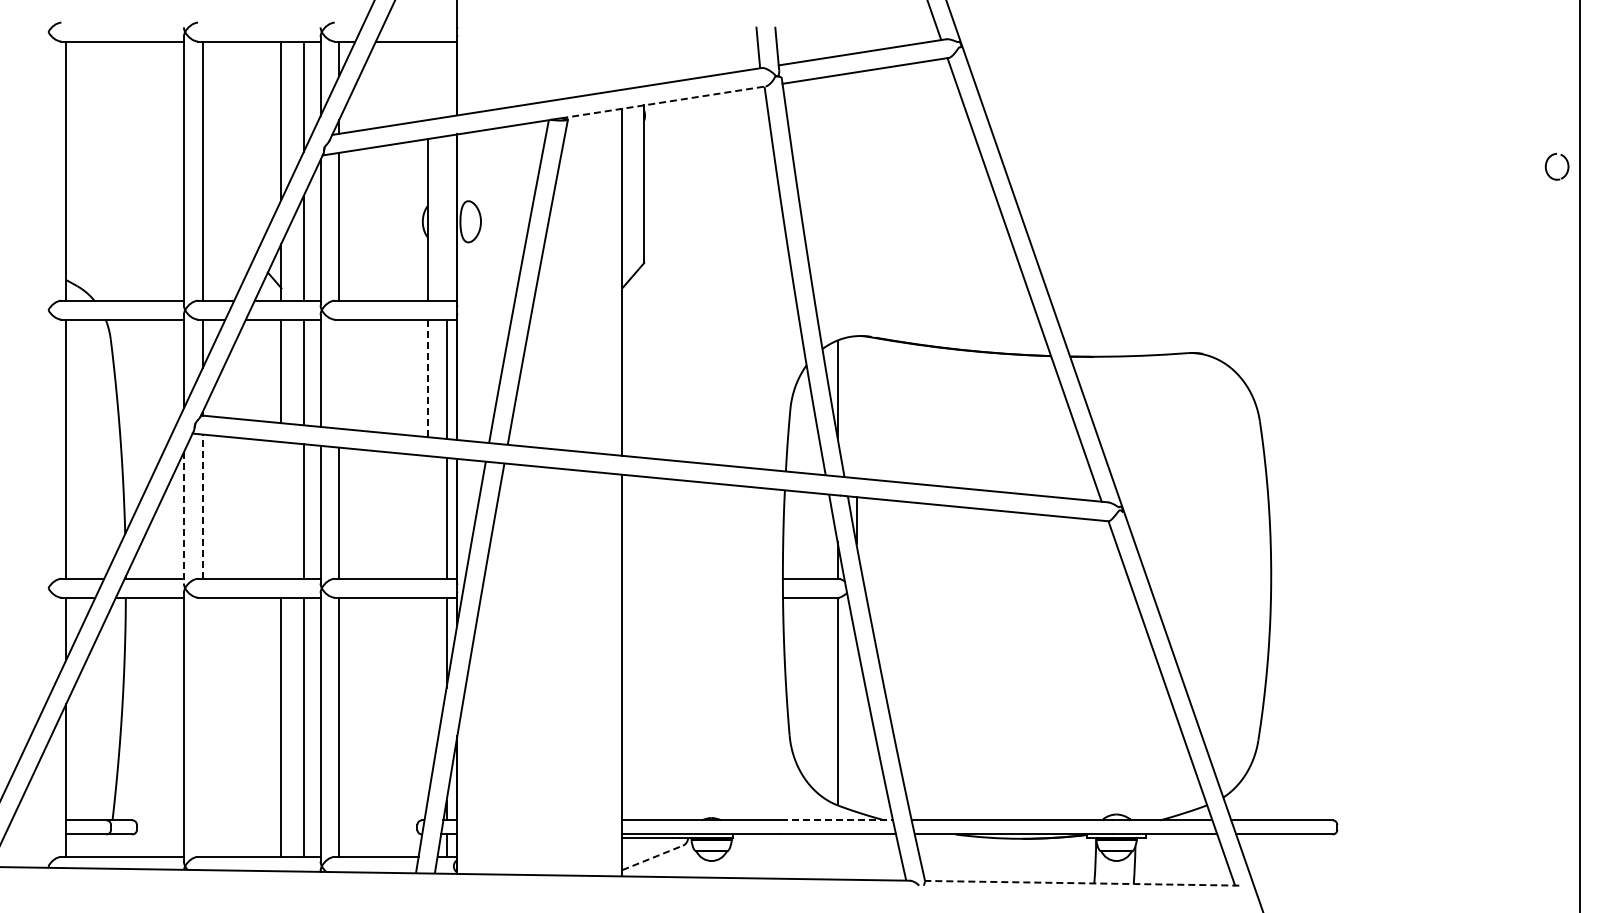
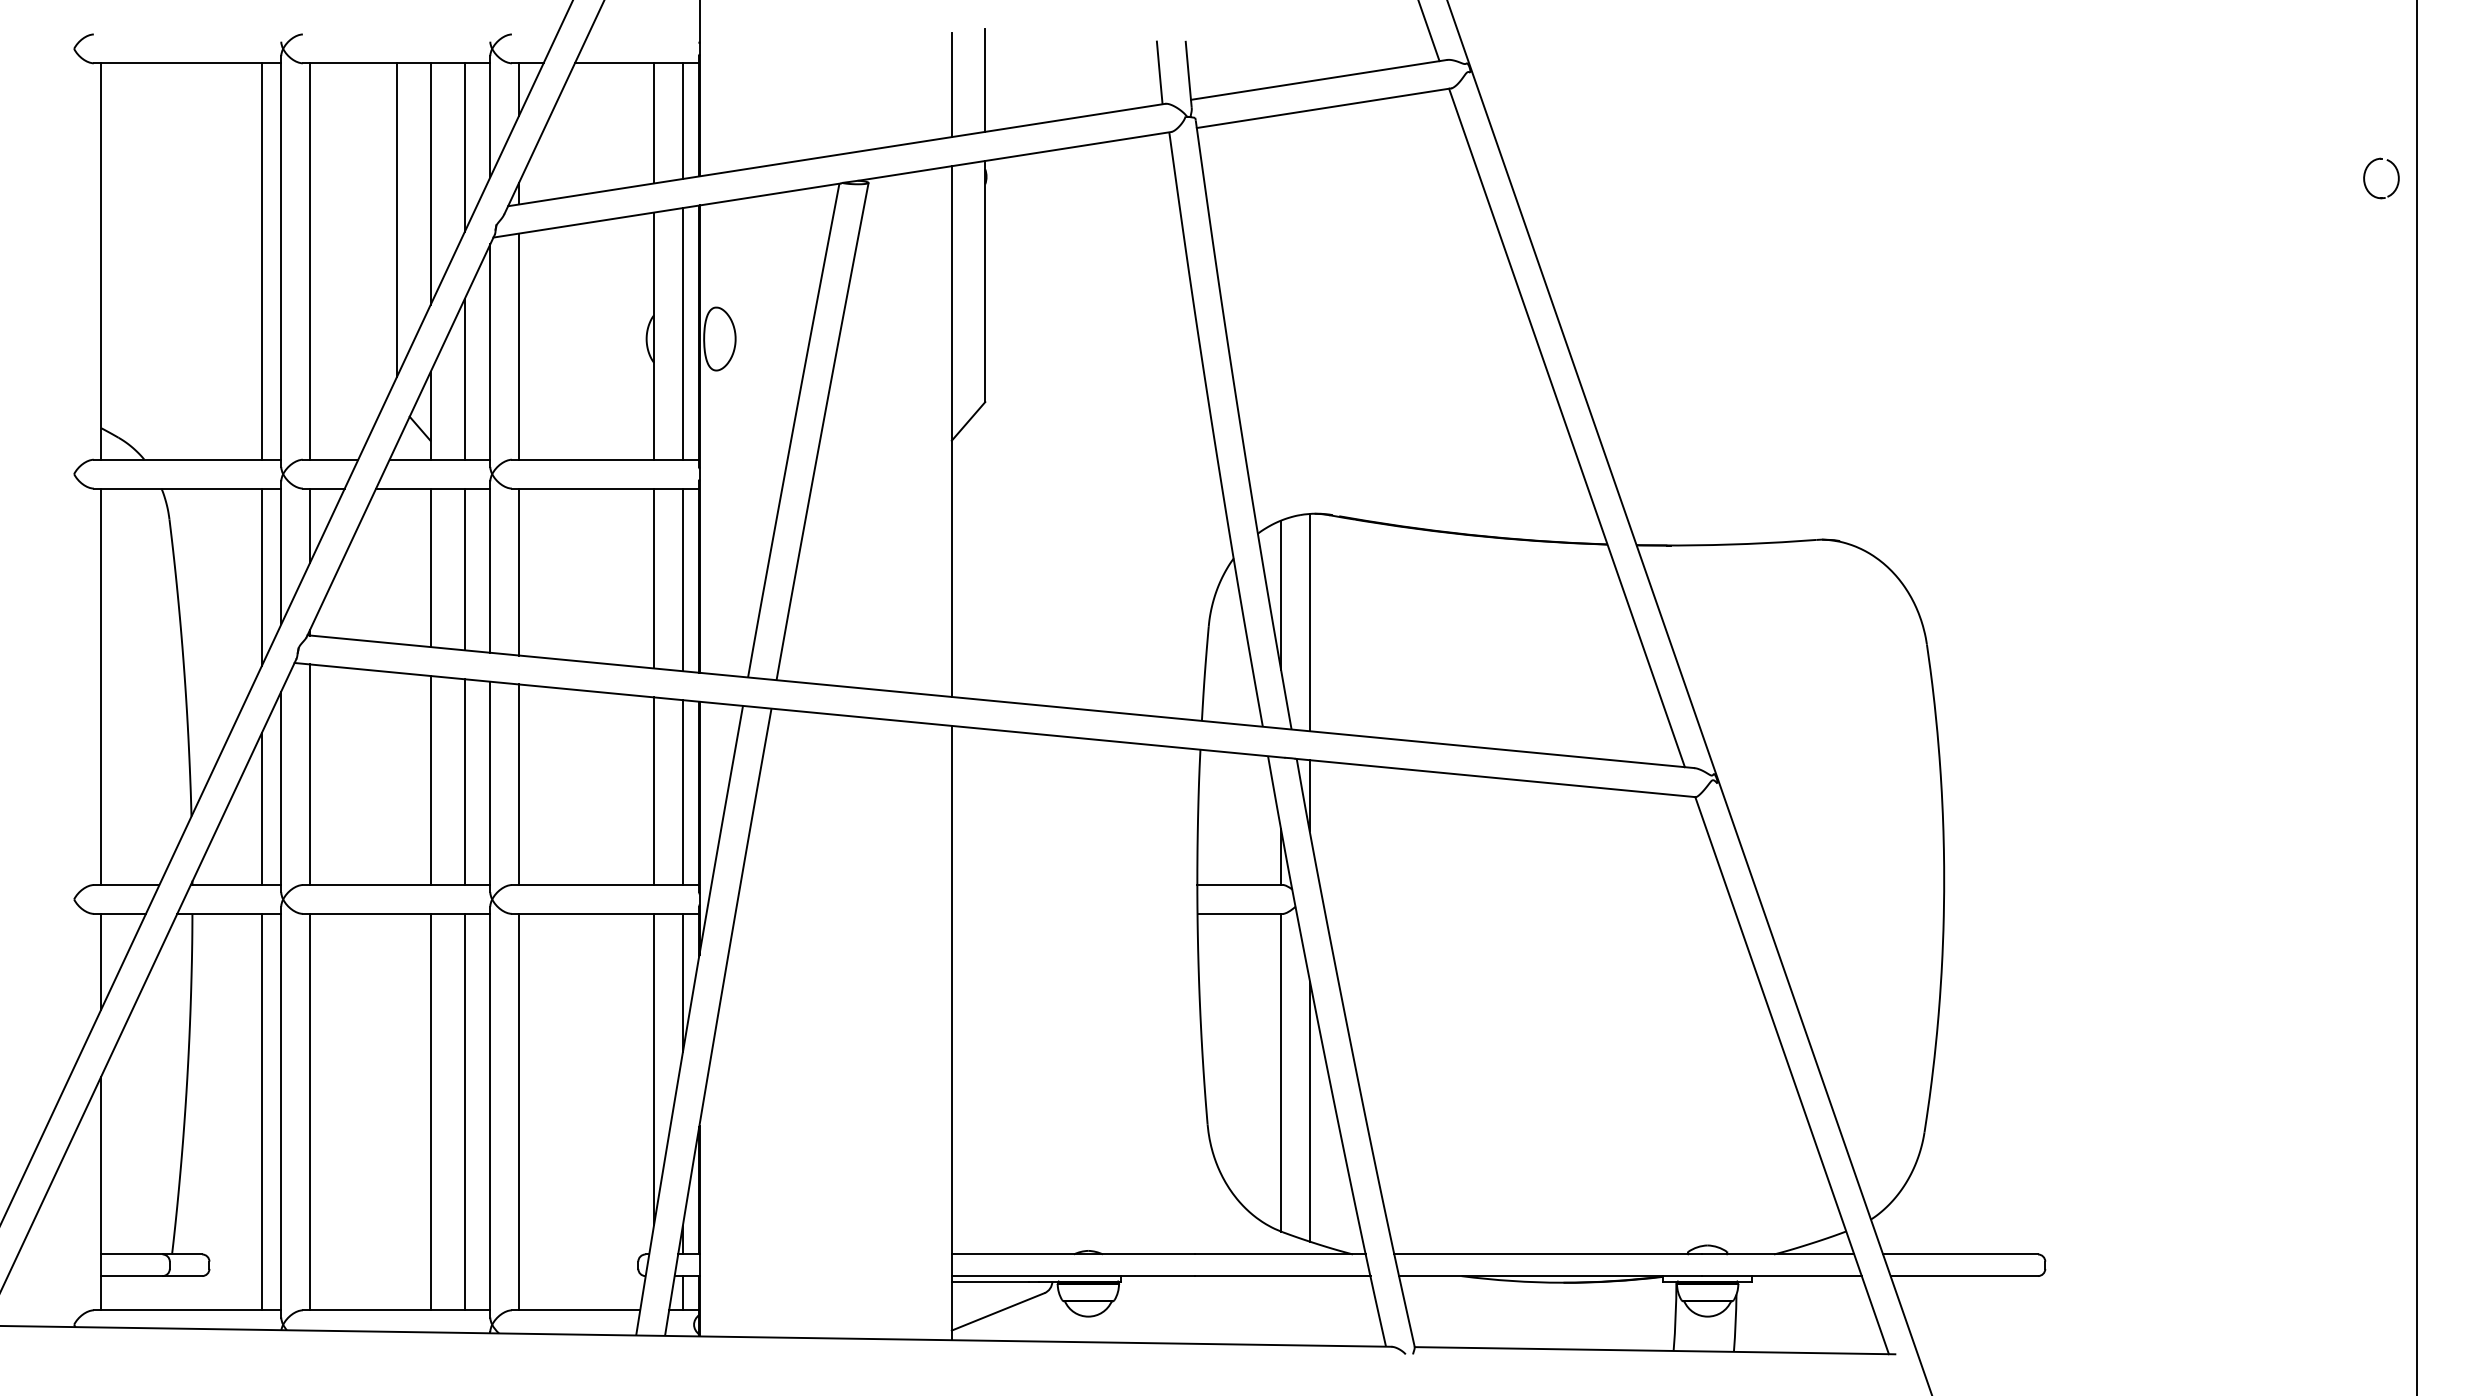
line: (644, 52) -> (985, 80), added
line: (622, 55) -> (952, 84), added
line: (446, 79) -> (682, 121), added
line: (427, 80) -> (653, 122), added
line: (663, 102) -> (1014, 156), dashed -> solid
line: (259, 143) -> (396, 219), added
part: (1547, 163) -> (2366, 173), moved
line: (171, 170) -> (262, 260), added
line: (446, 218) -> (682, 334), added
line: (339, 373) -> (519, 571), added
line: (171, 377) -> (262, 577), added
line: (427, 378) -> (653, 578), dashed -> solid
line: (856, 407) -> (1309, 623), added
line: (202, 506) -> (309, 774), dashed -> solid
line: (281, 510) -> (430, 780), added
line: (183, 517) -> (280, 791), dashed -> solid
line: (427, 517) -> (653, 791), added
line: (171, 528) -> (262, 808), added
line: (427, 699) -> (653, 1069), added
line: (171, 726) -> (262, 1110), added
line: (202, 726) -> (309, 1110), added
line: (856, 726) -> (1309, 1110), added
line: (837, 820) -> (1280, 1254), dashed -> solid
line: (652, 857) -> (997, 1311), dashed -> solid
line: (1081, 883) -> (1654, 1351), dashed -> solid

